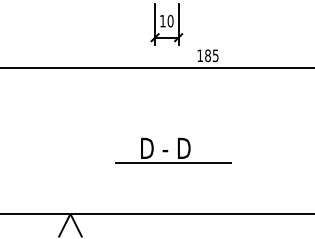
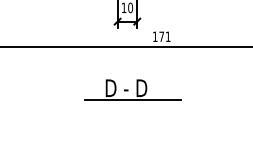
text: (211, 55) -> (164, 36), 185 -> 171
part: (173, 150) -> (132, 89), moved

